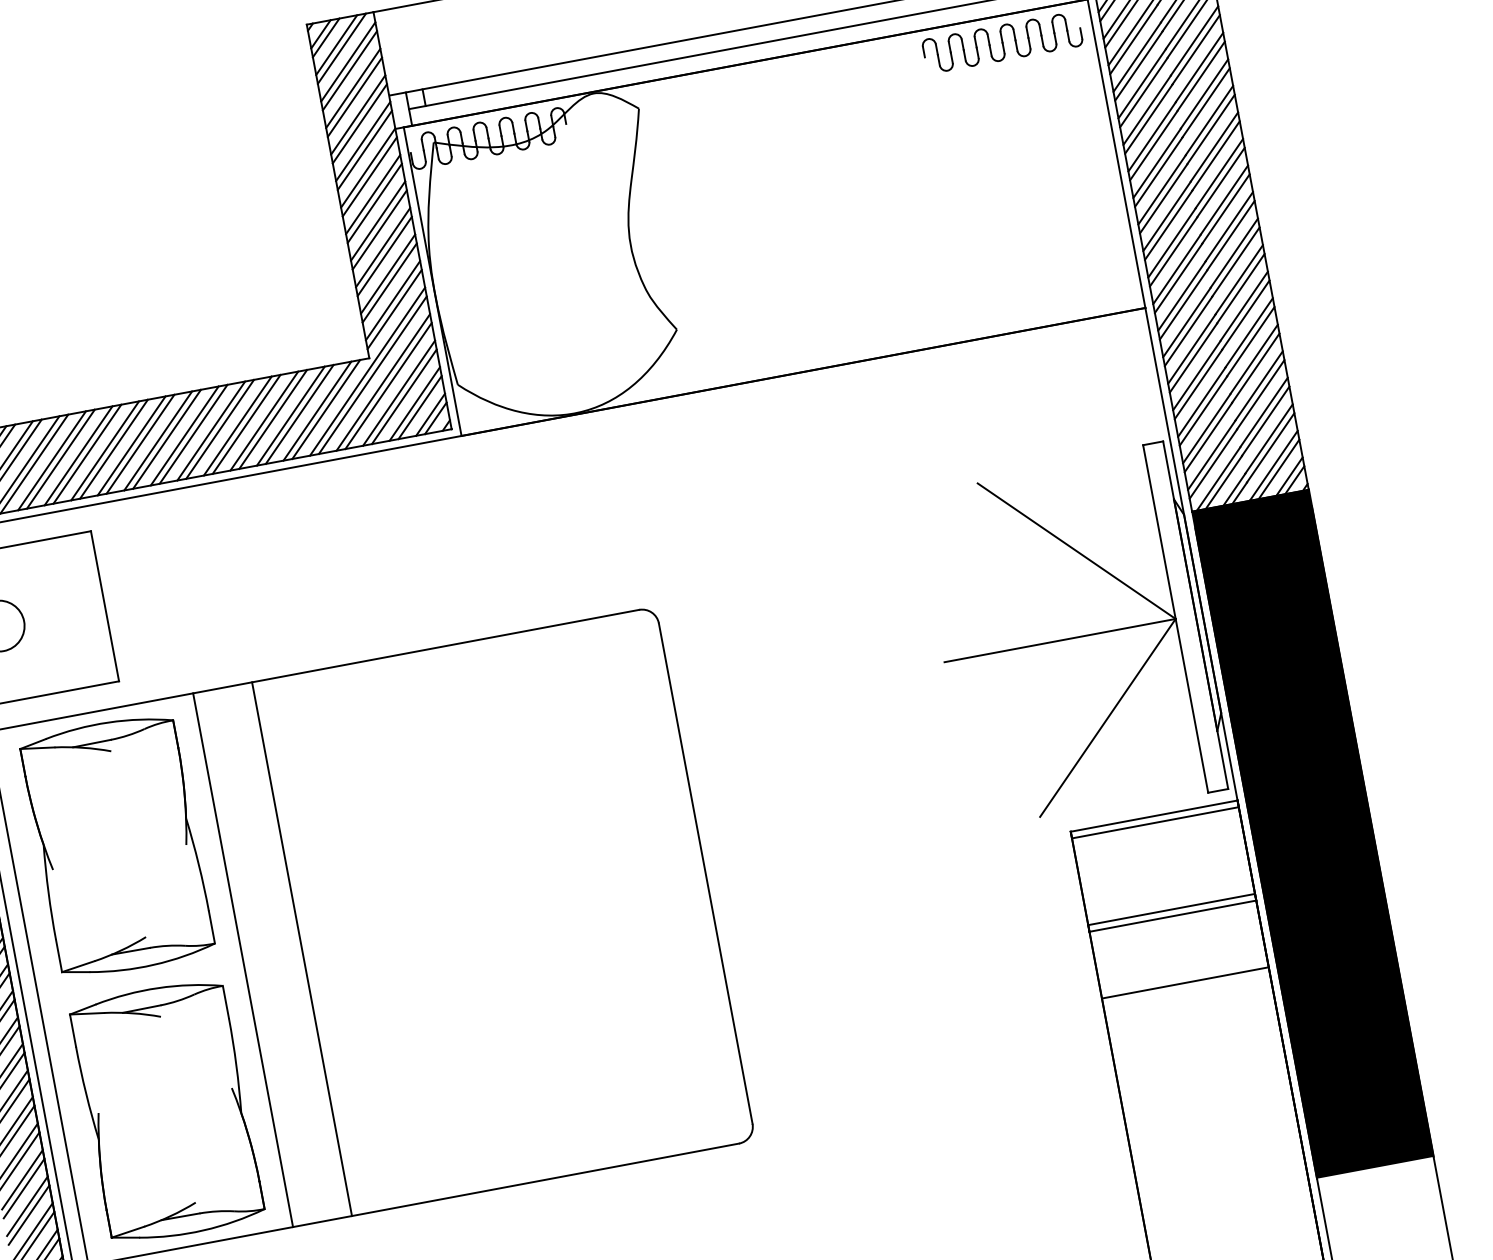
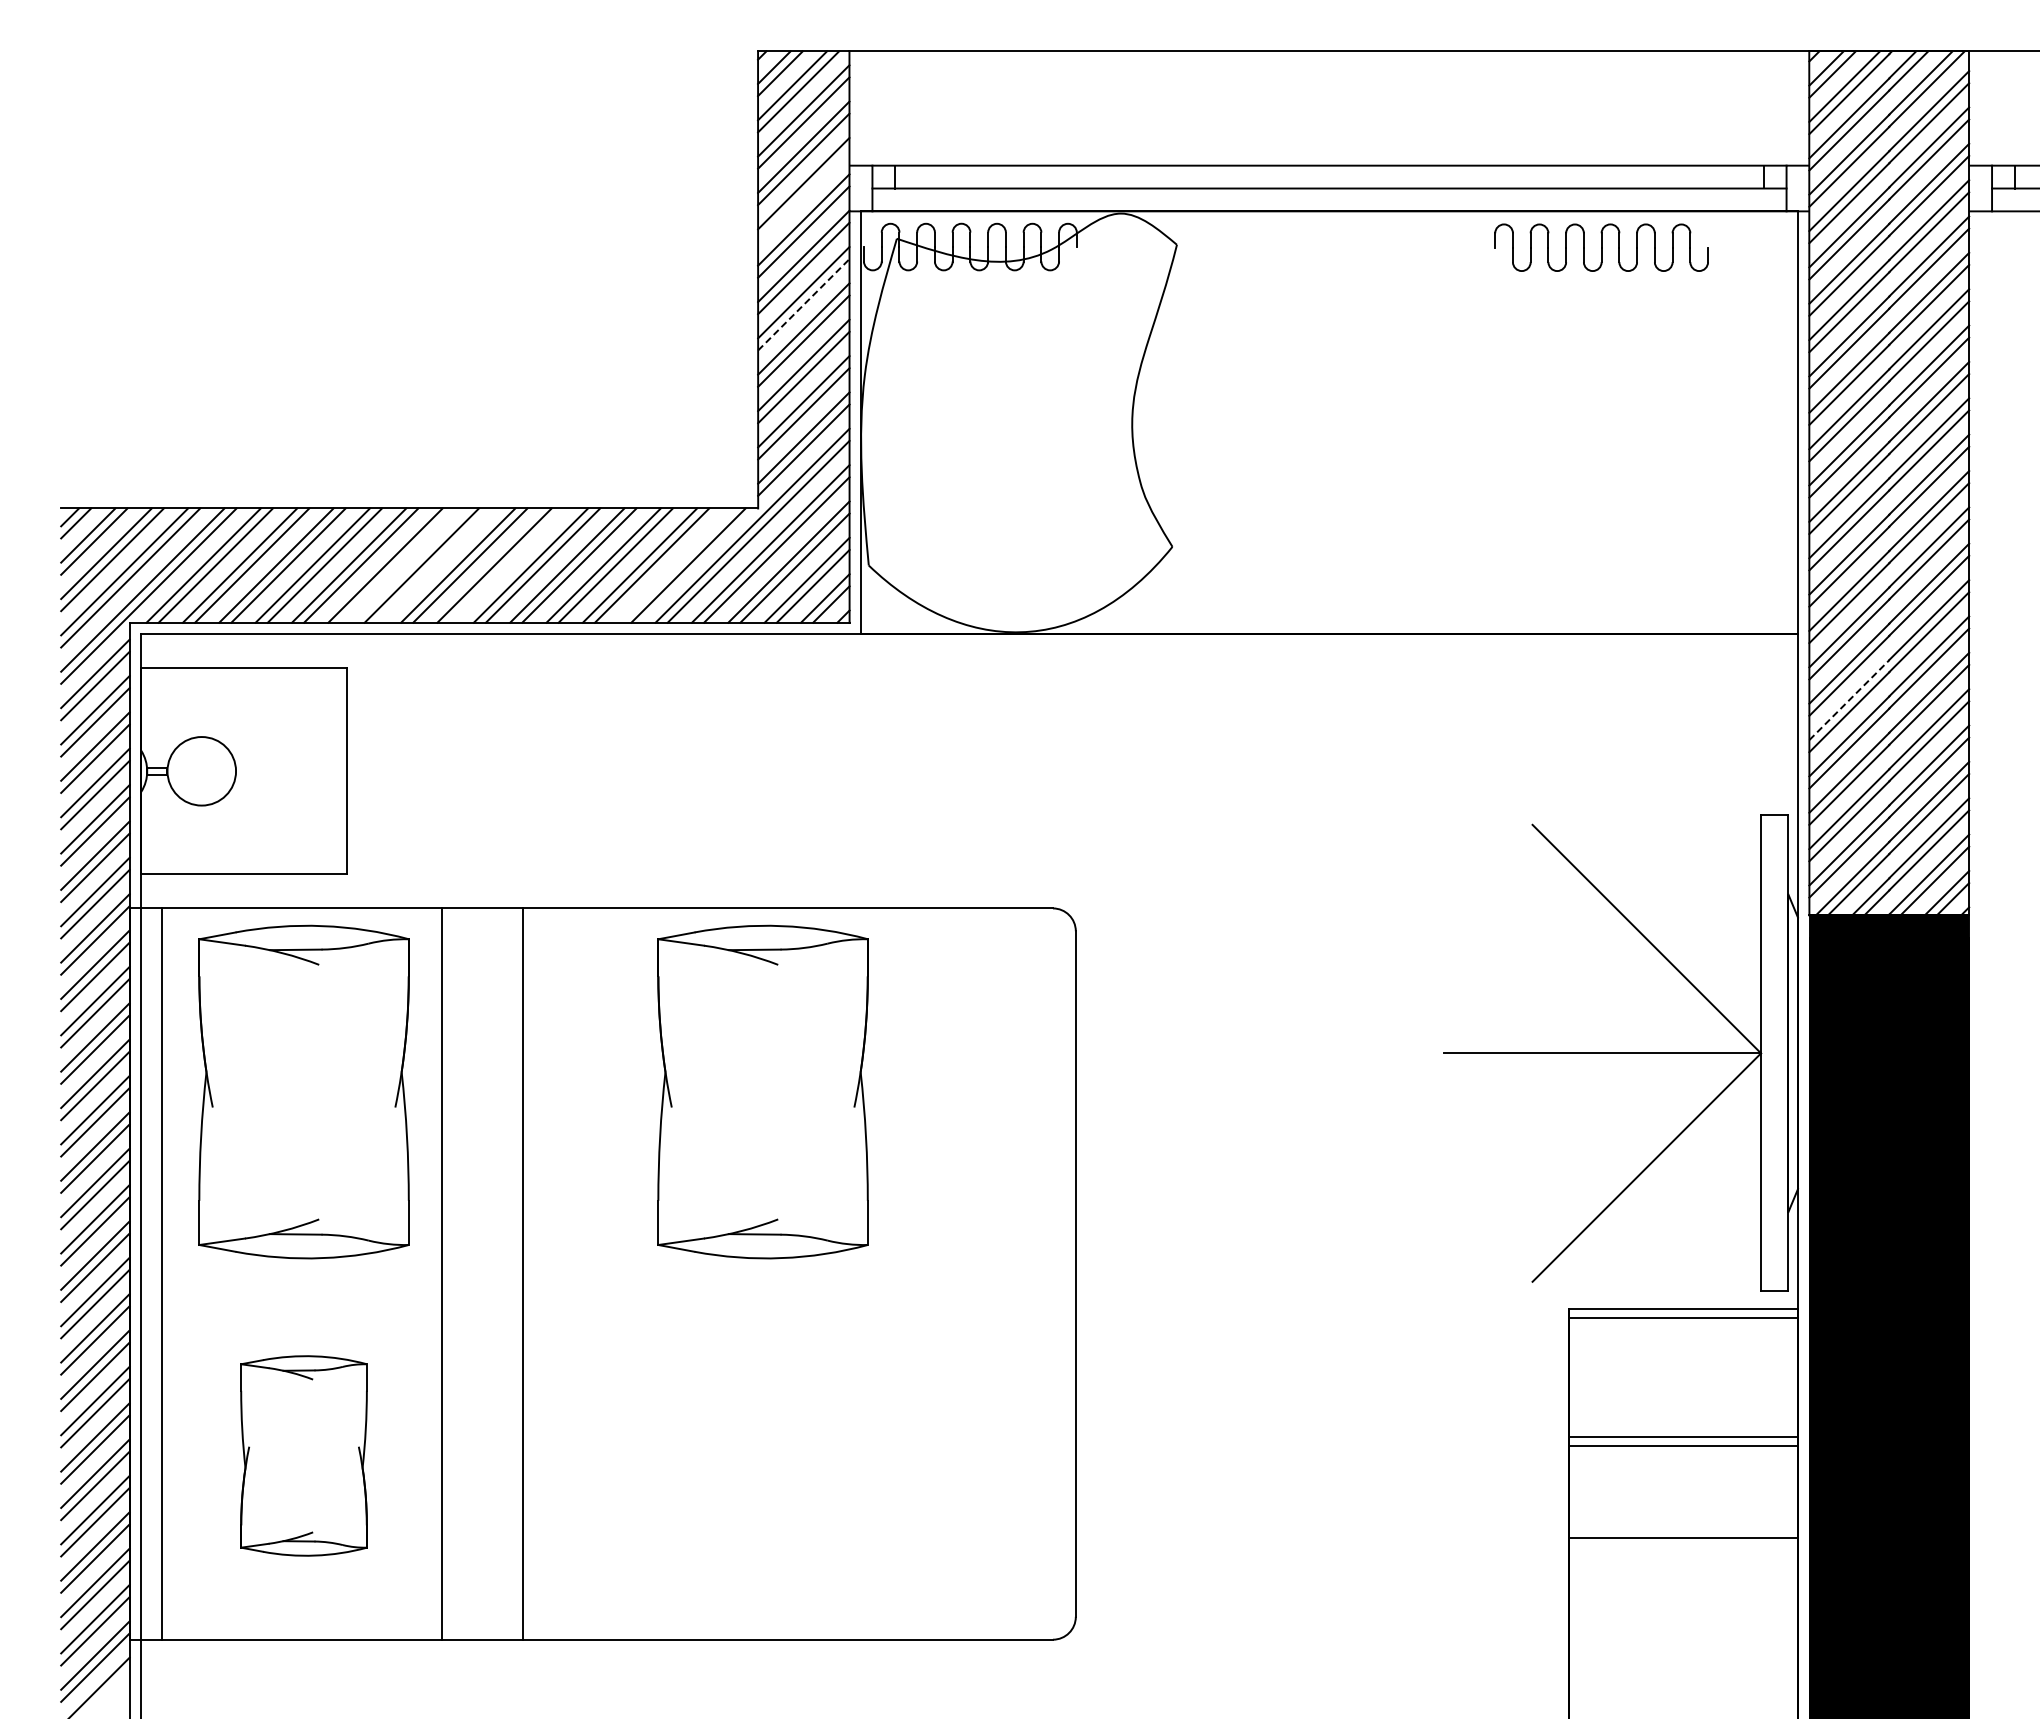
part: (1002, 42) -> (1601, 247), moved
line: (359, 123) -> (803, 195), removed
line: (374, 203) -> (803, 304), solid -> dashed
line: (1192, 349) -> (1849, 700), solid -> dashed
line: (317, 411) -> (676, 565), removed
line: (193, 434) -> (506, 565), removed
line: (140, 444) -> (433, 565), removed
line: (113, 449) -> (397, 565), removed
part: (452, 783) -> (762, 1091), added
part: (166, 1111) -> (303, 1455), size x0.6

